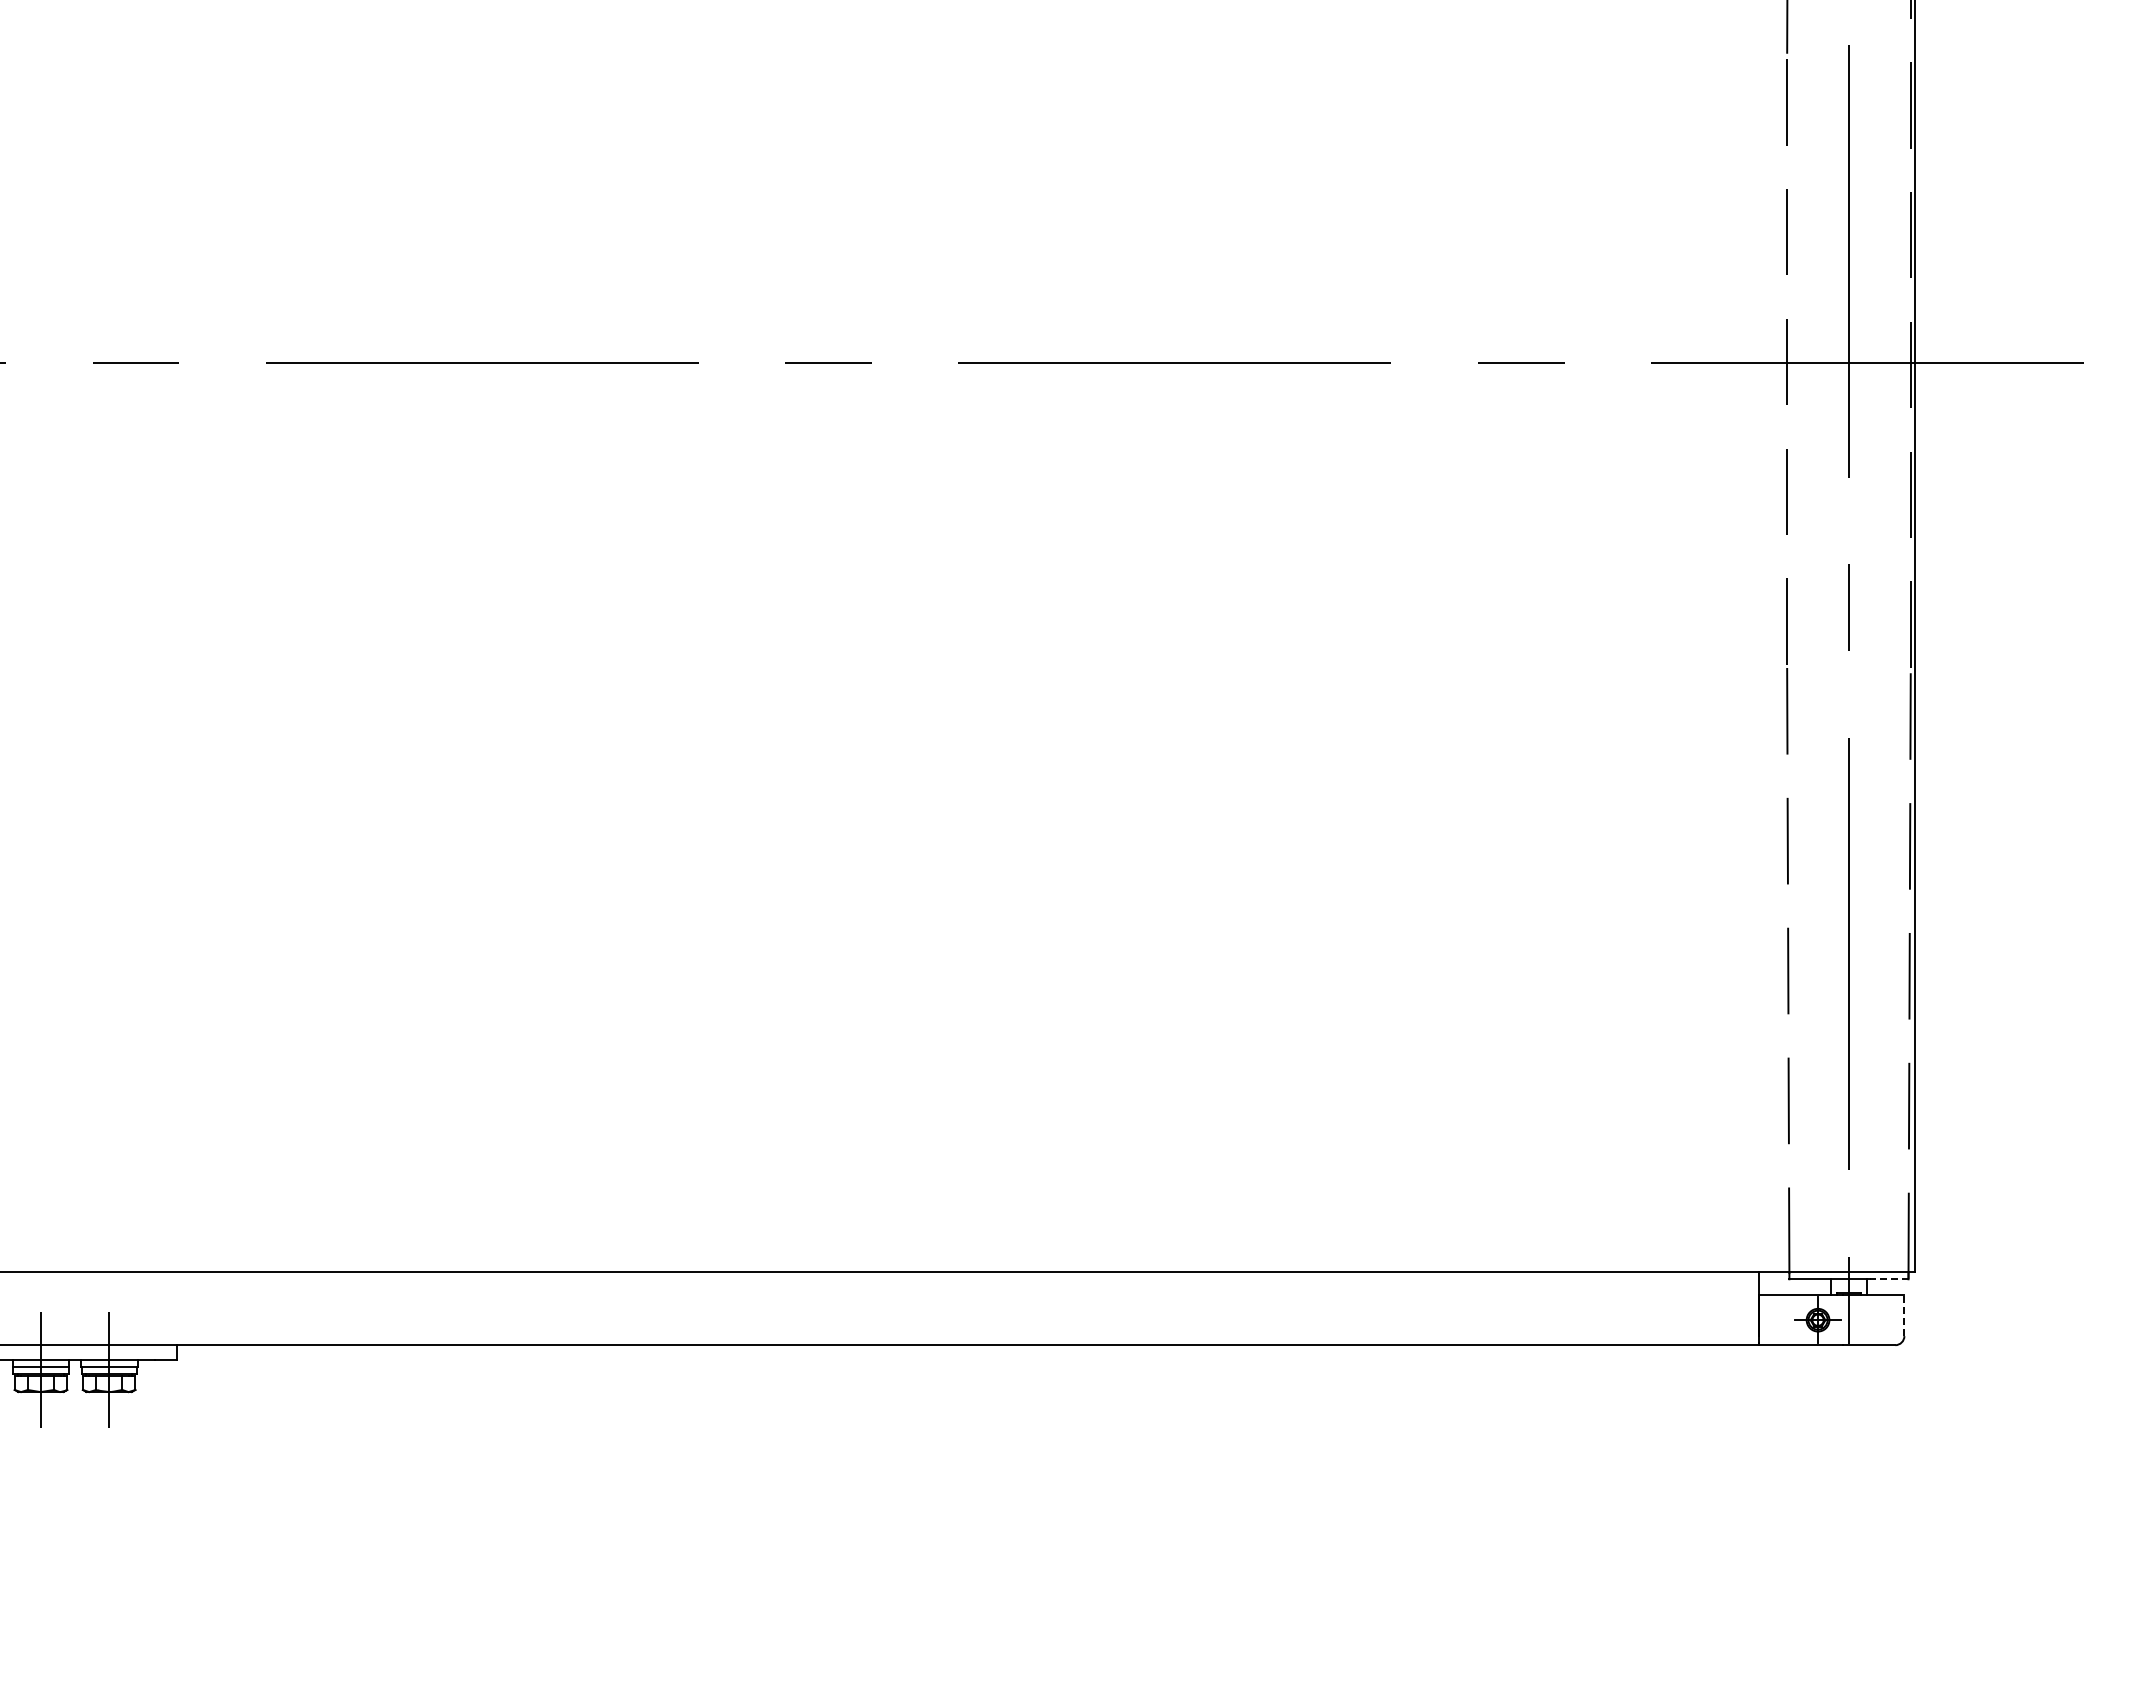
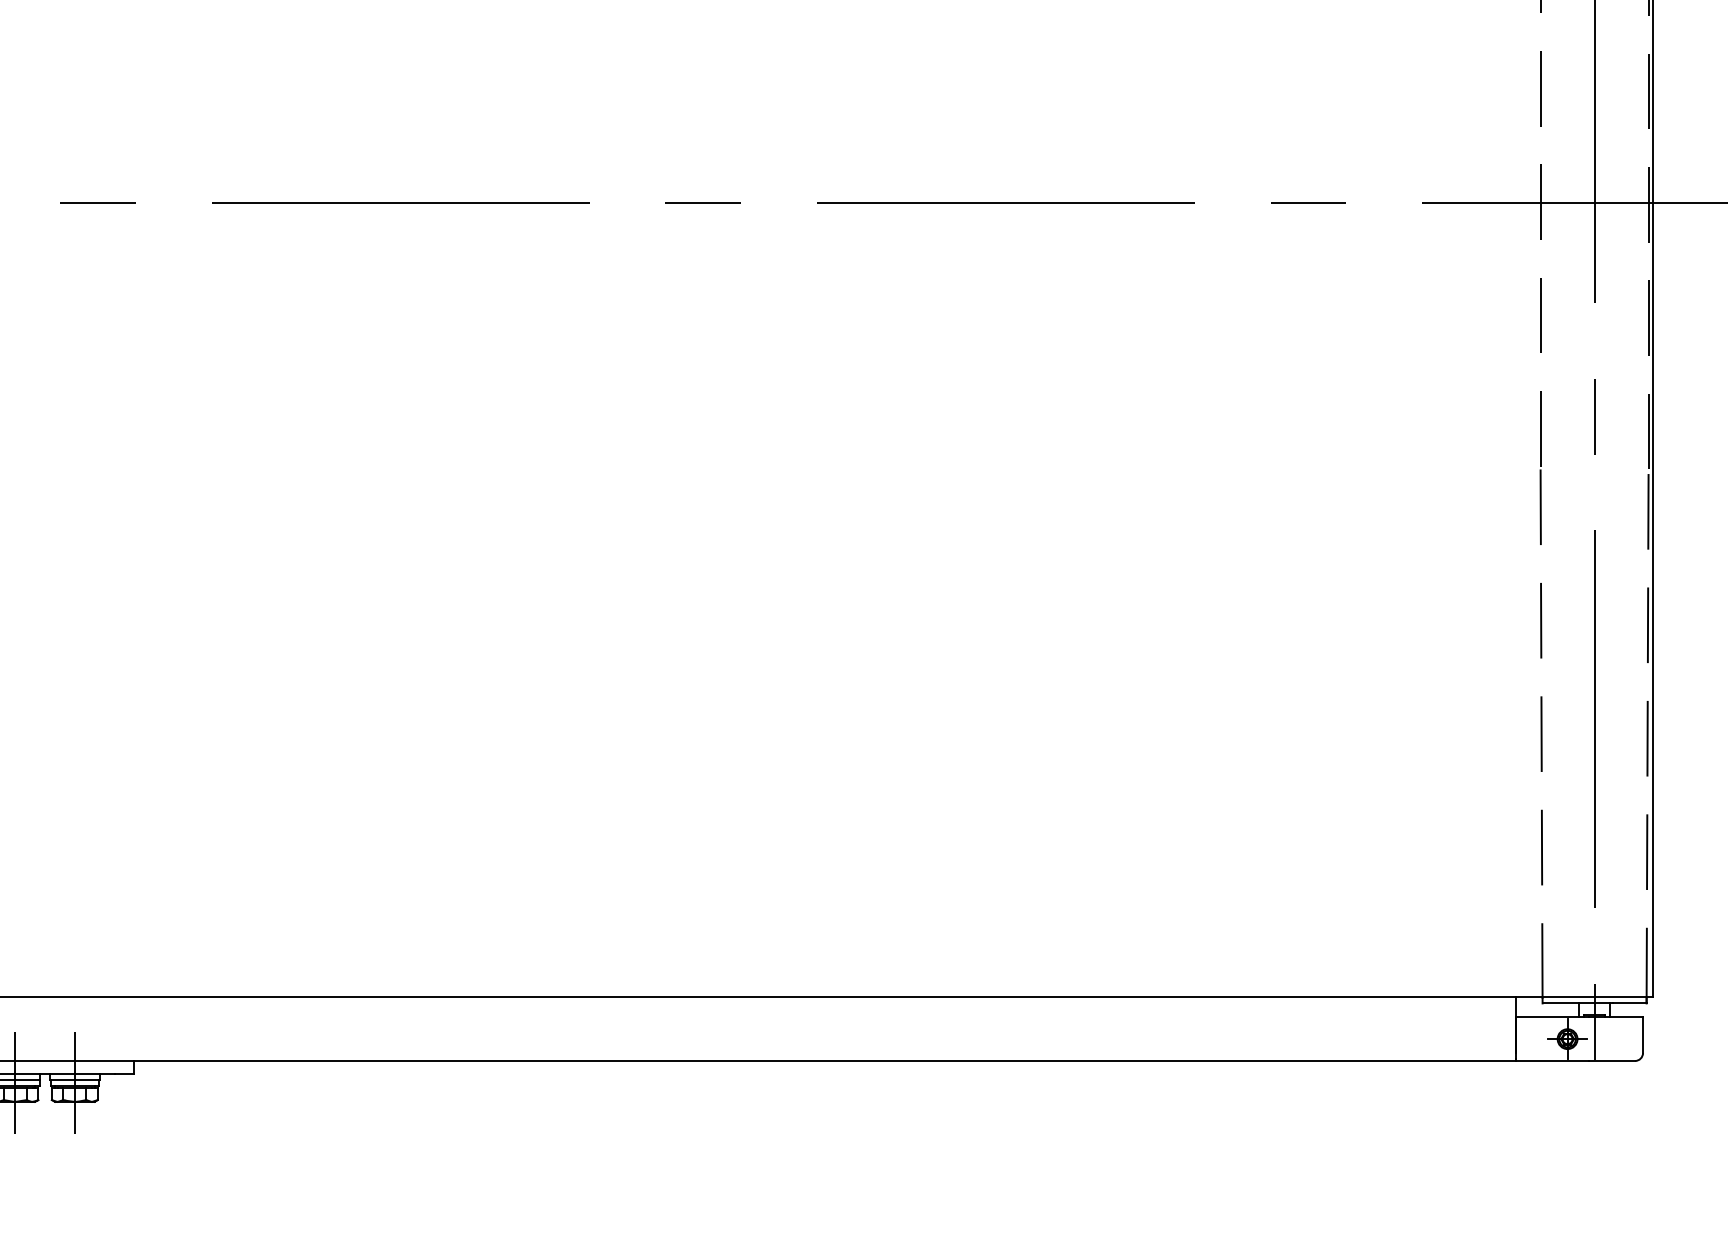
line: (1888, 1279) -> (1629, 1003), dashed -> solid
line: (1904, 1315) -> (1643, 1035), dashed -> solid

